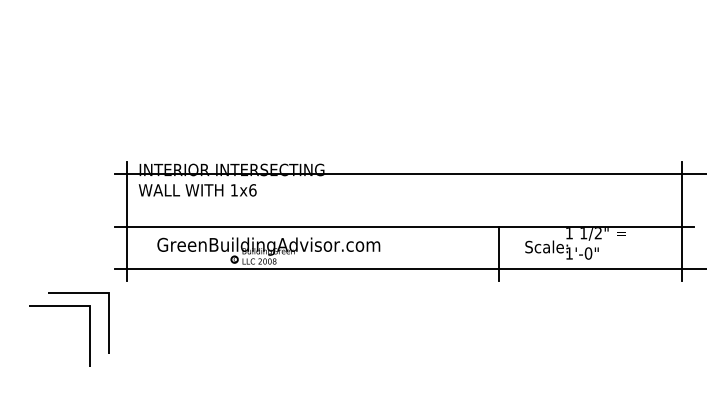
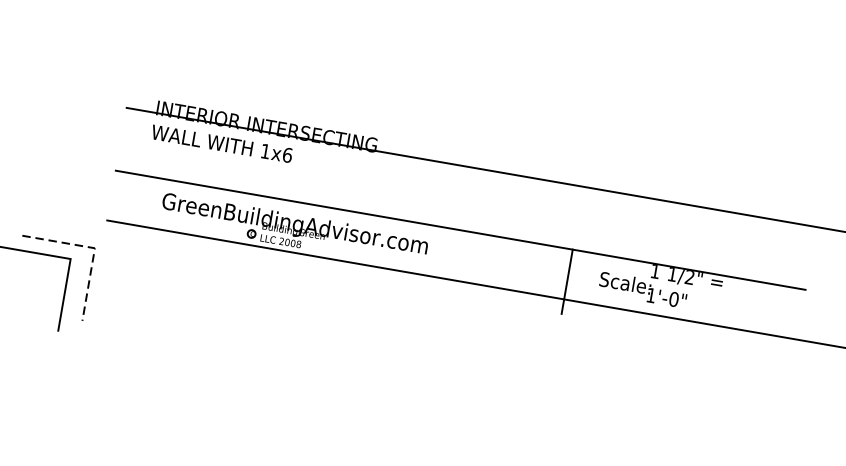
line: (127, 221) -> (132, 166), removed
line: (682, 221) -> (792, 280), removed
line: (108, 293) -> (94, 248), solid -> dashed

